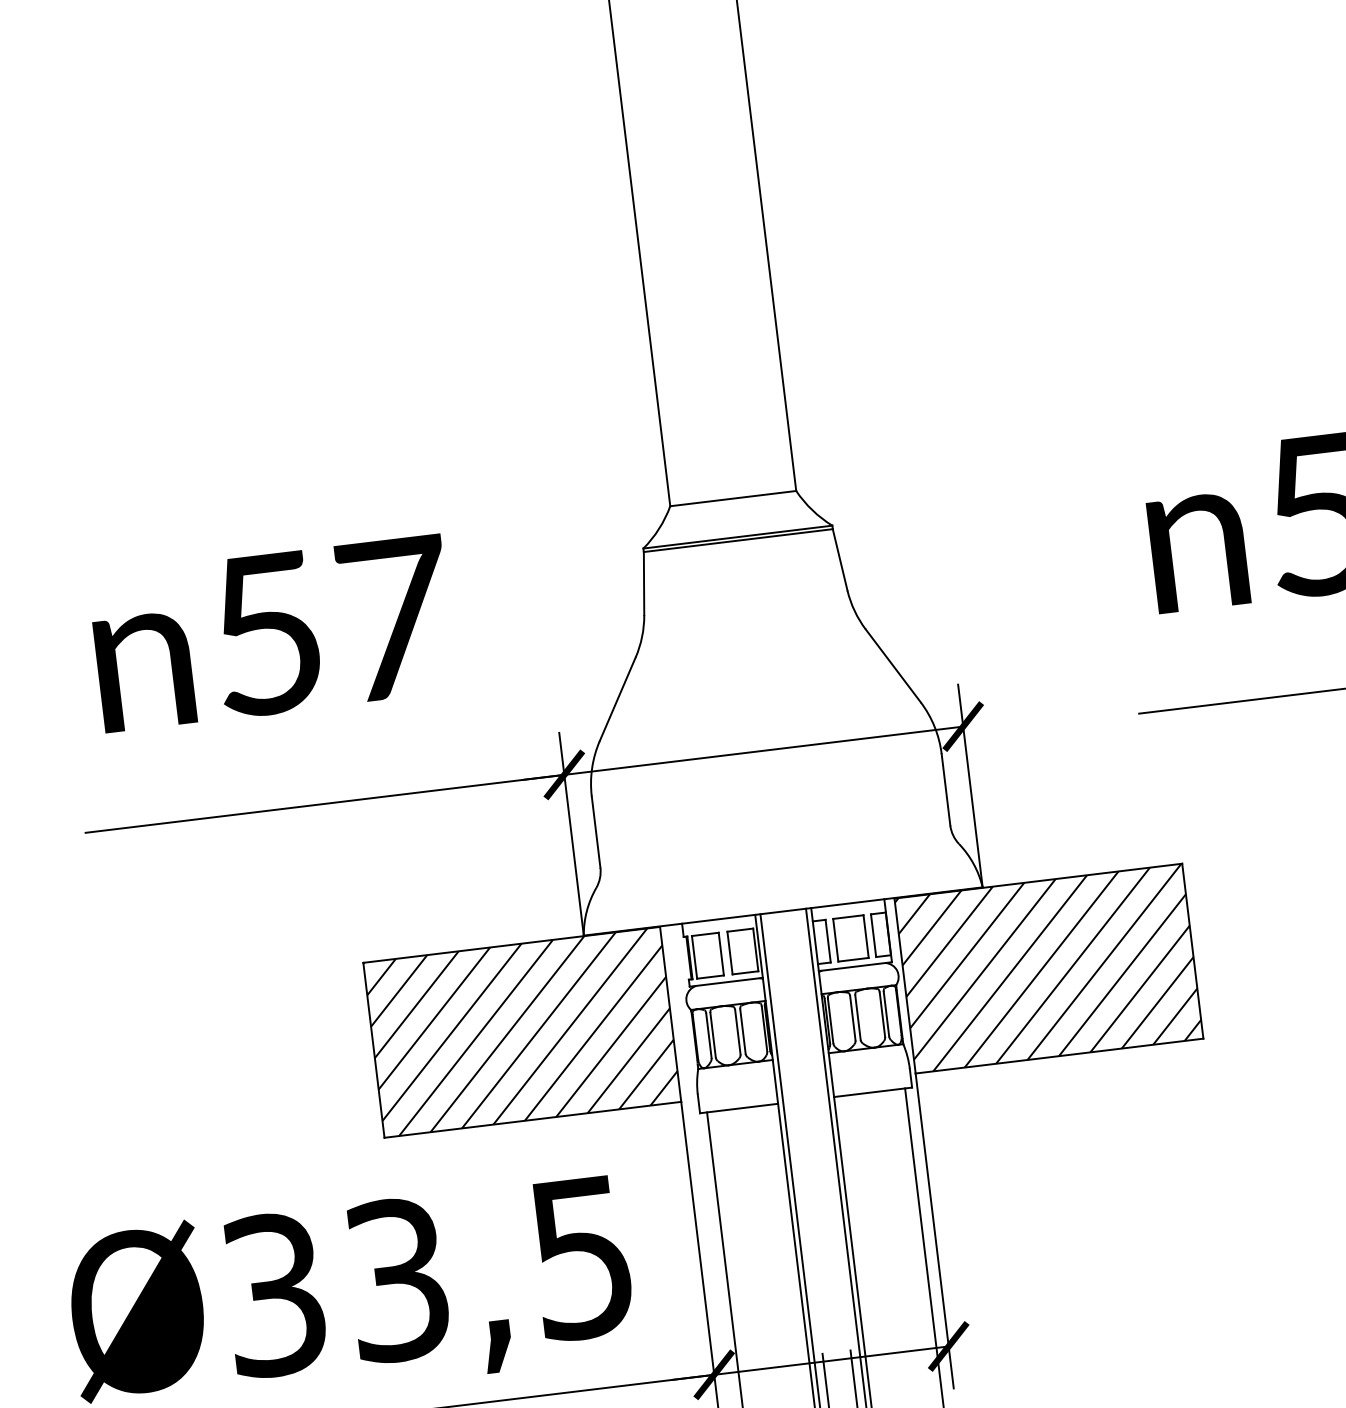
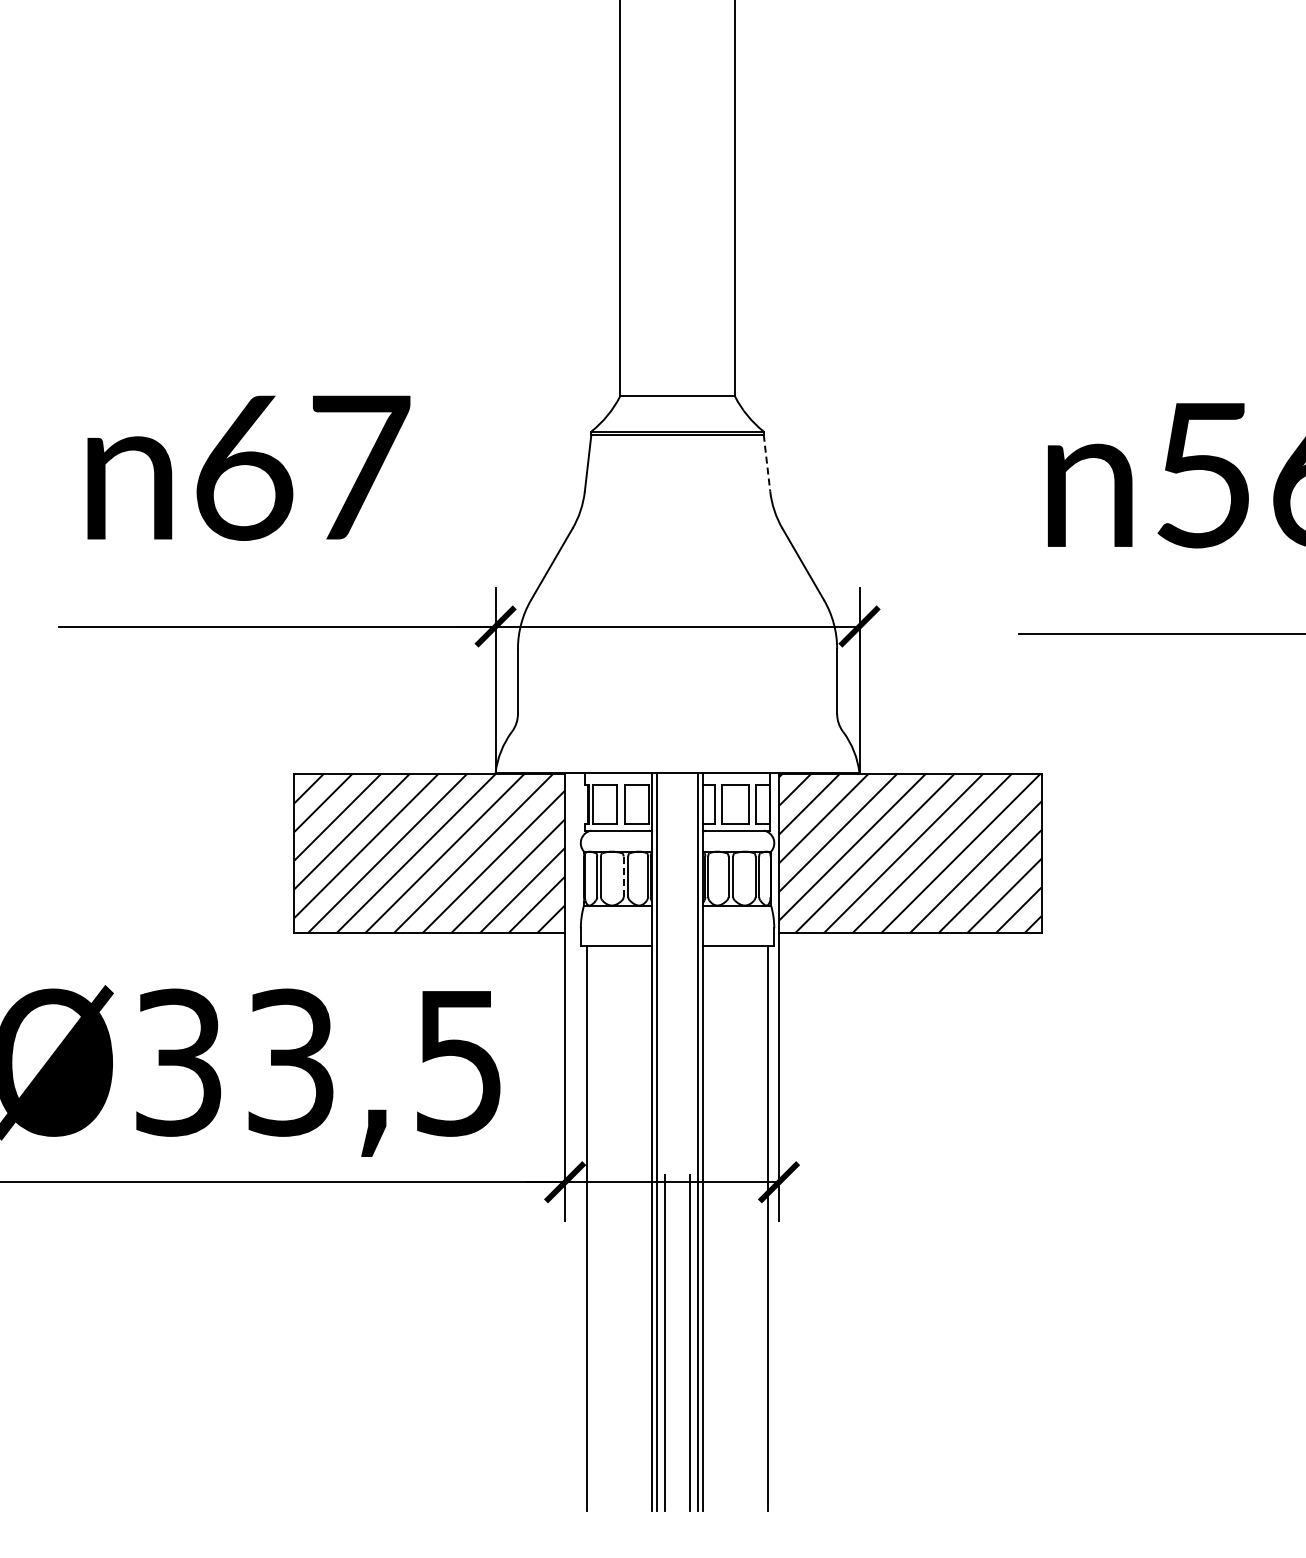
line: (840, 560) -> (767, 463), solid -> dashed
text: (268, 633) -> (244, 467), 57 -> 67
line: (737, 1033) -> (623, 877), solid -> dashed

